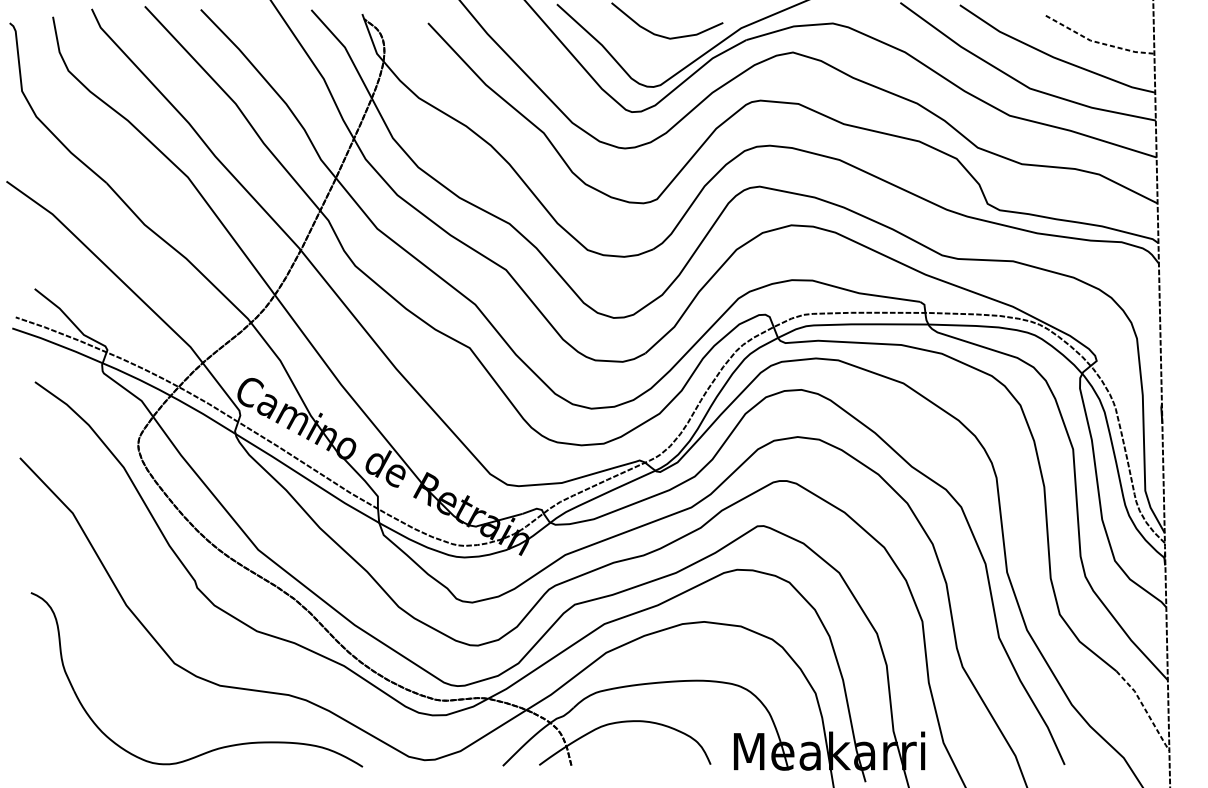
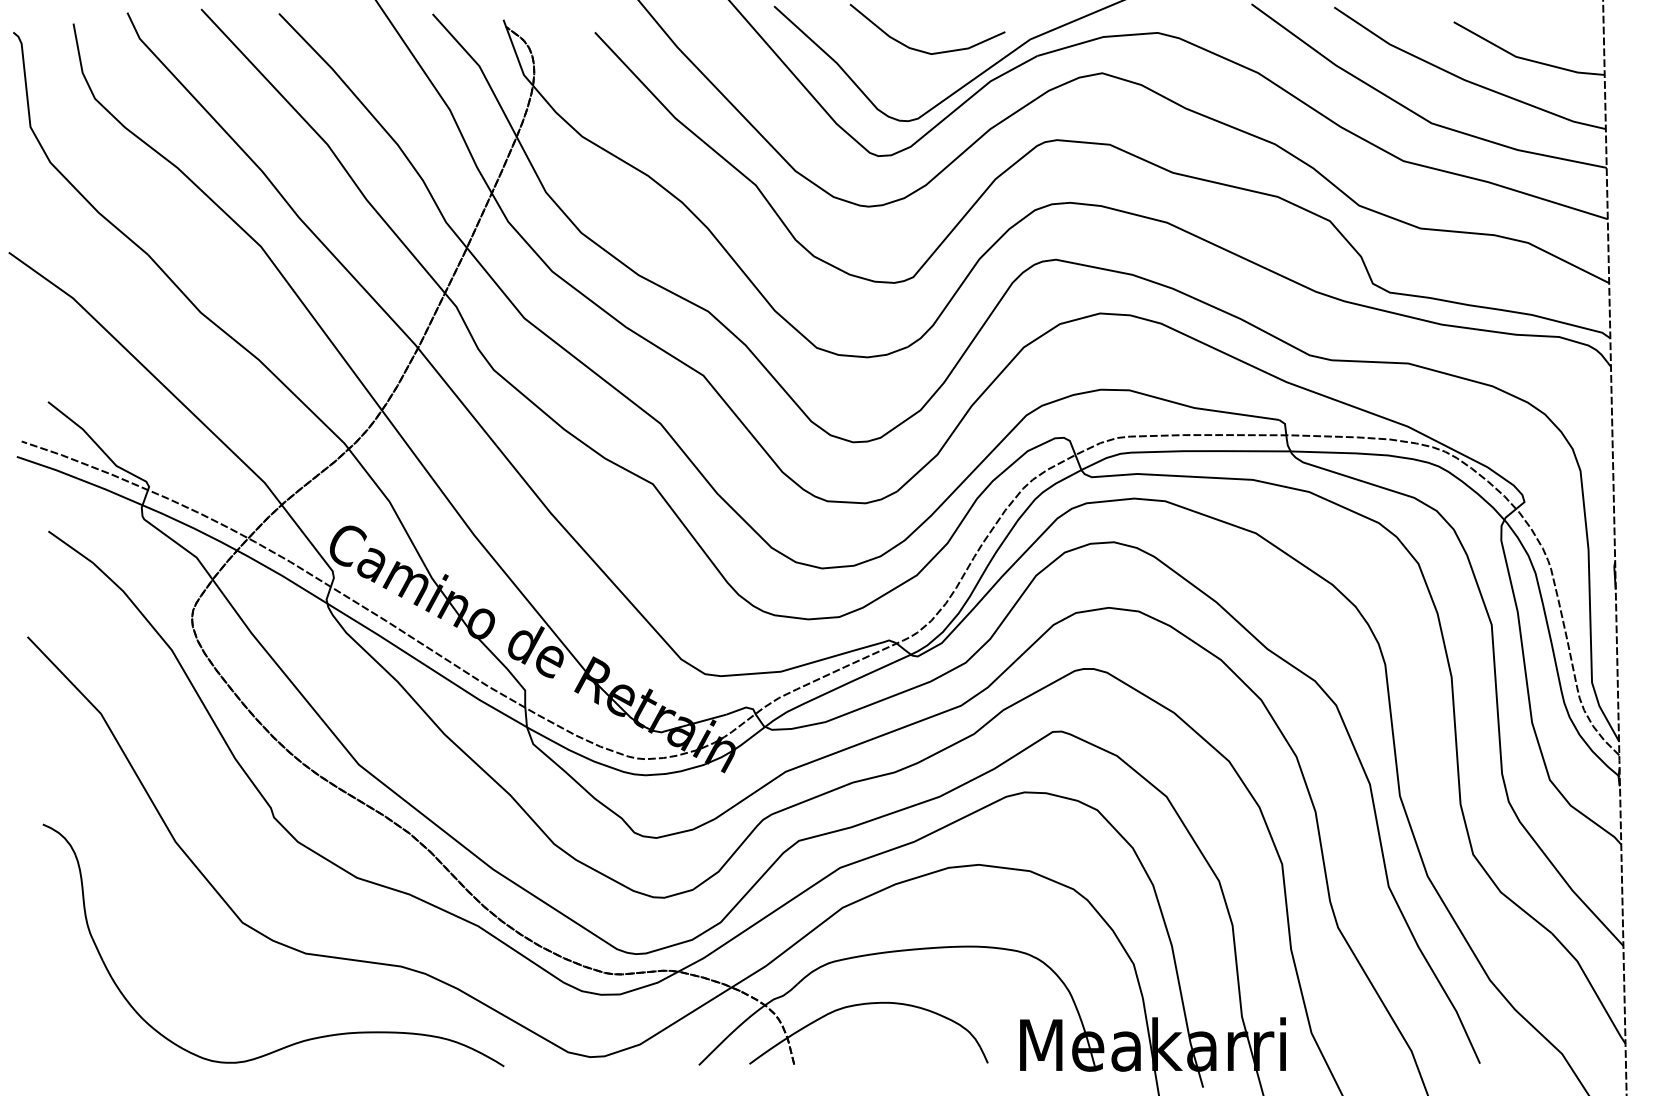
line: (1097, 42) -> (1525, 59), dashed -> solid
line: (1145, 710) -> (1592, 987), dashed -> solid

